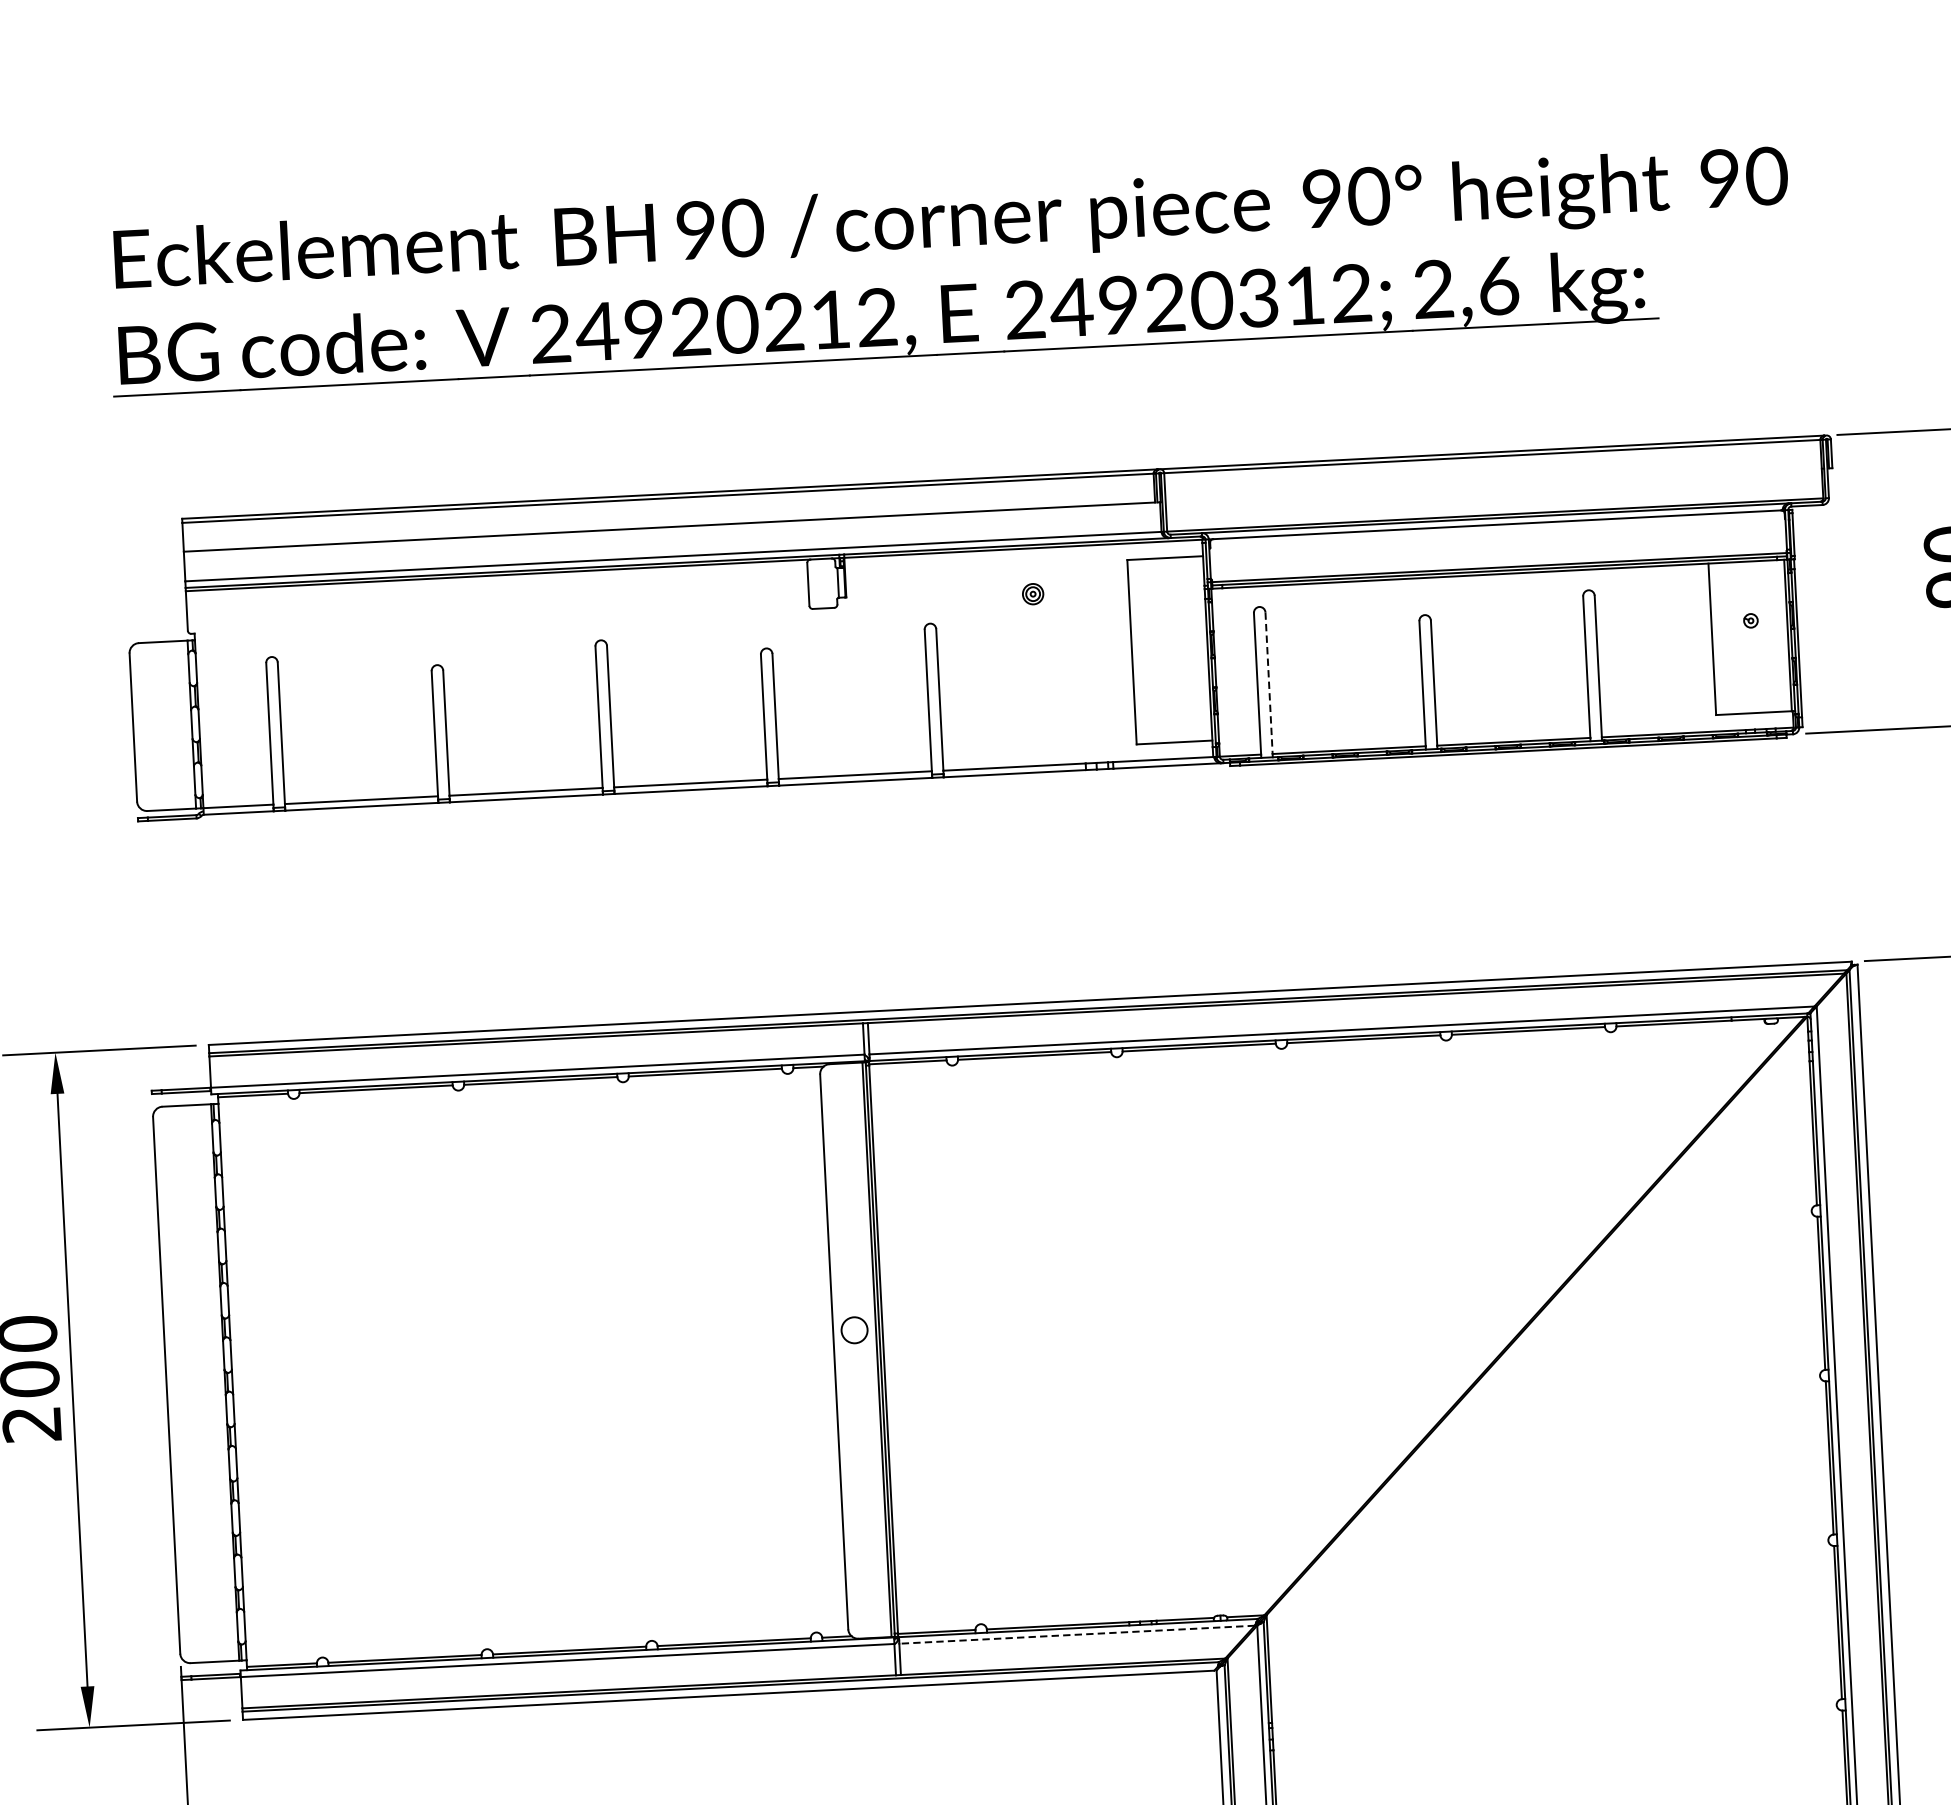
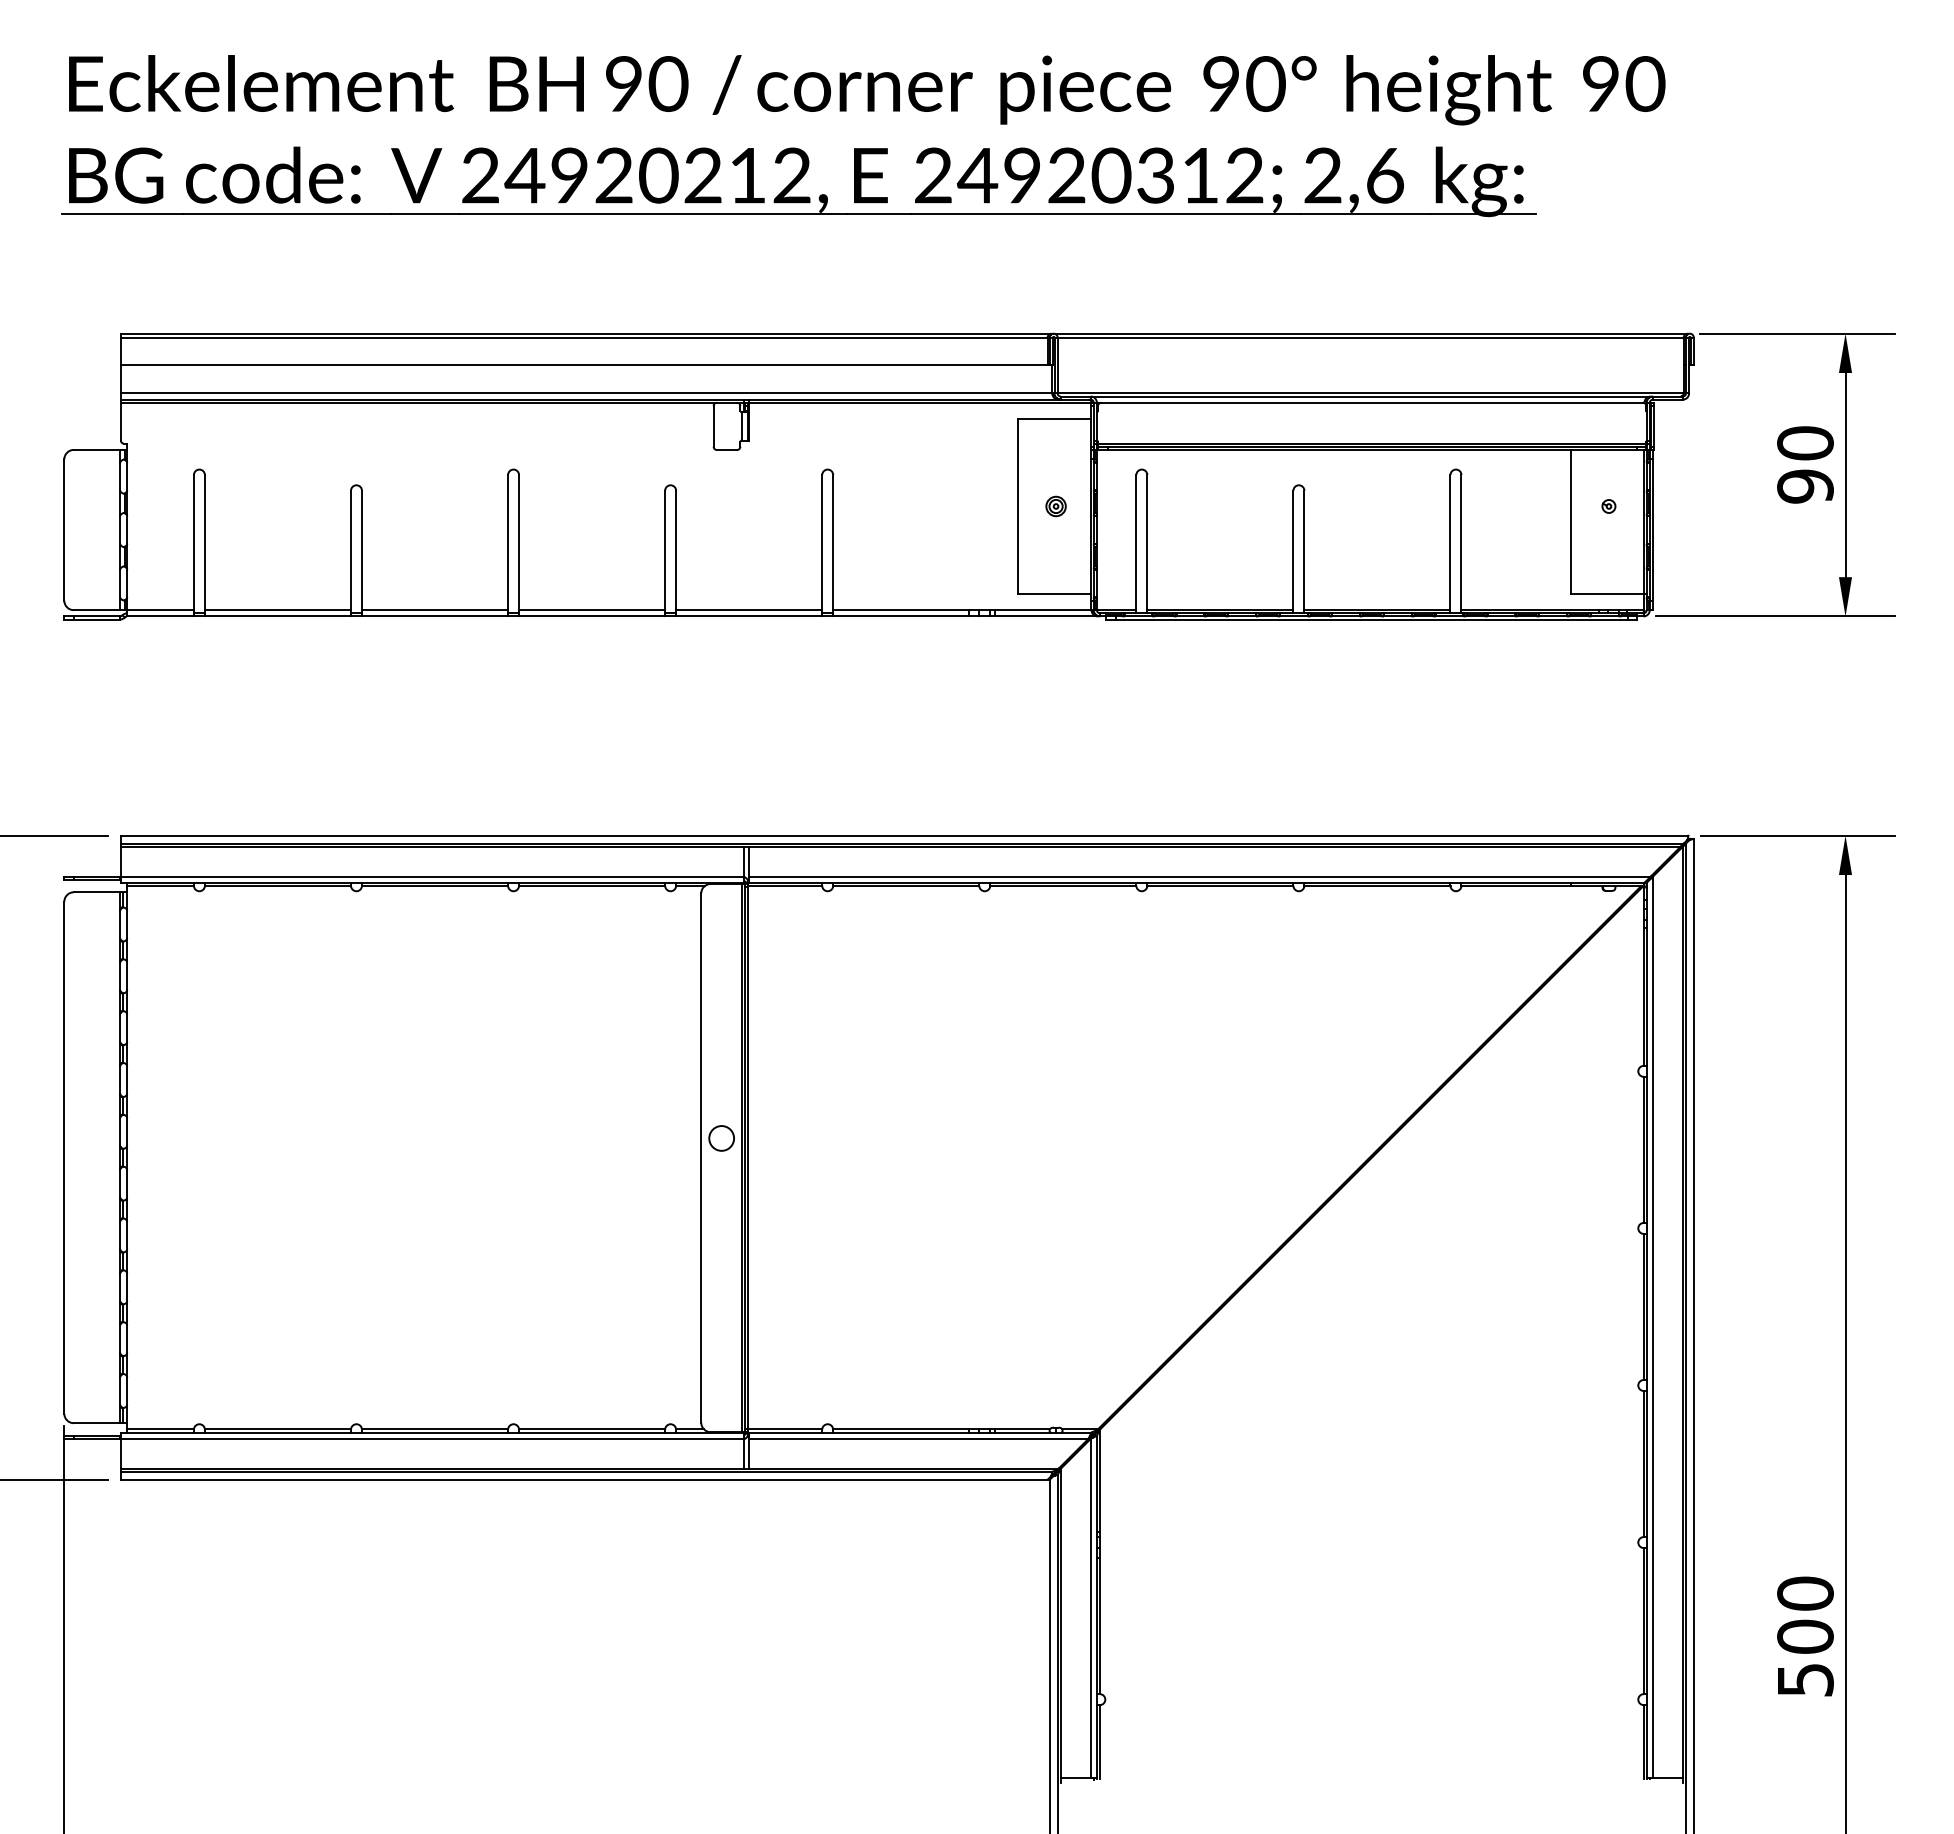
part: (1032, 594) -> (1055, 506), moved
line: (1269, 683) -> (1147, 542), dashed -> solid
line: (1076, 1634) -> (918, 1438), dashed -> solid

